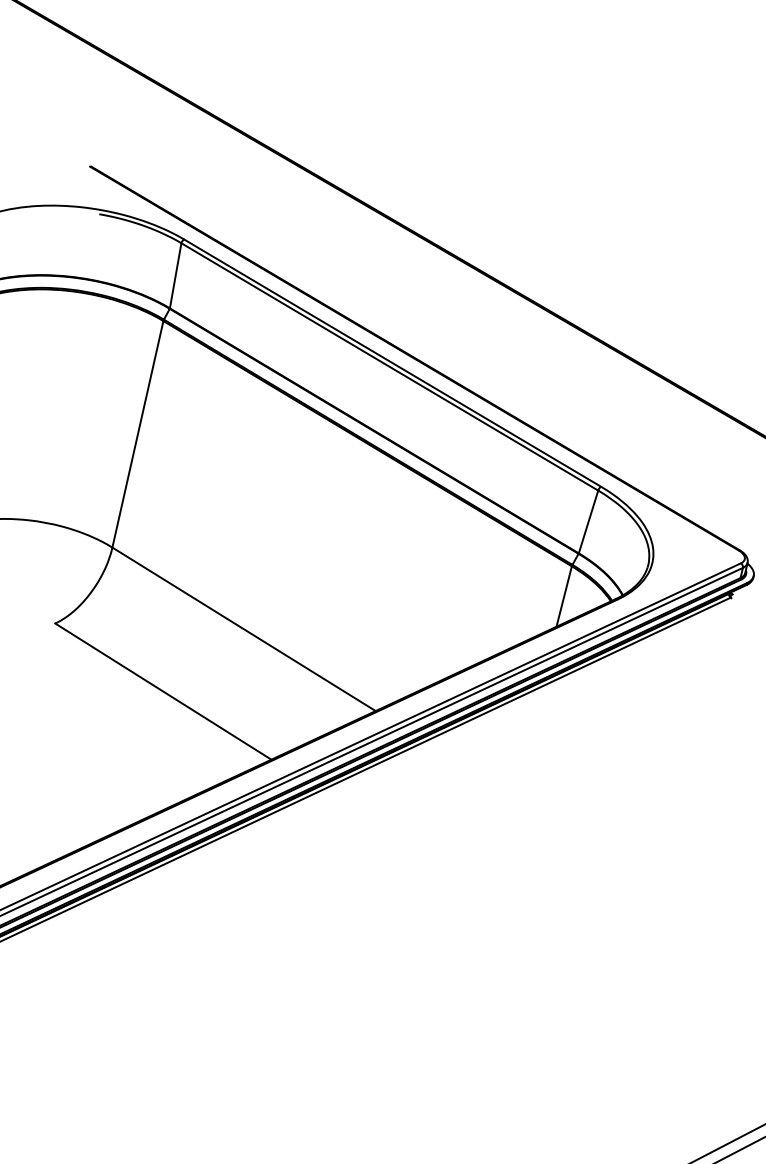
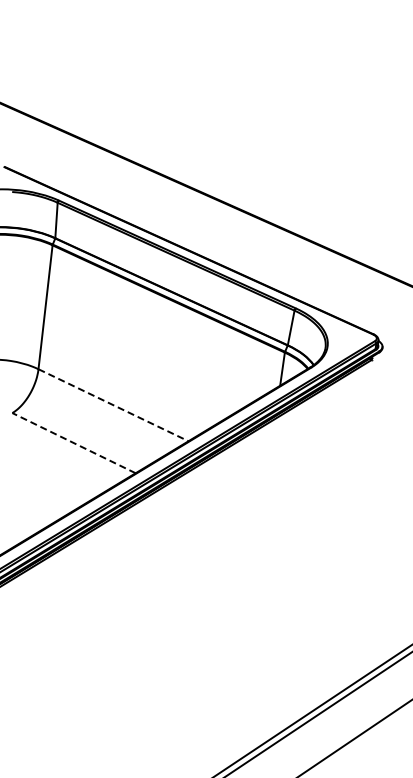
line: (243, 629) -> (113, 405), solid -> dashed
line: (164, 692) -> (74, 443), solid -> dashed

